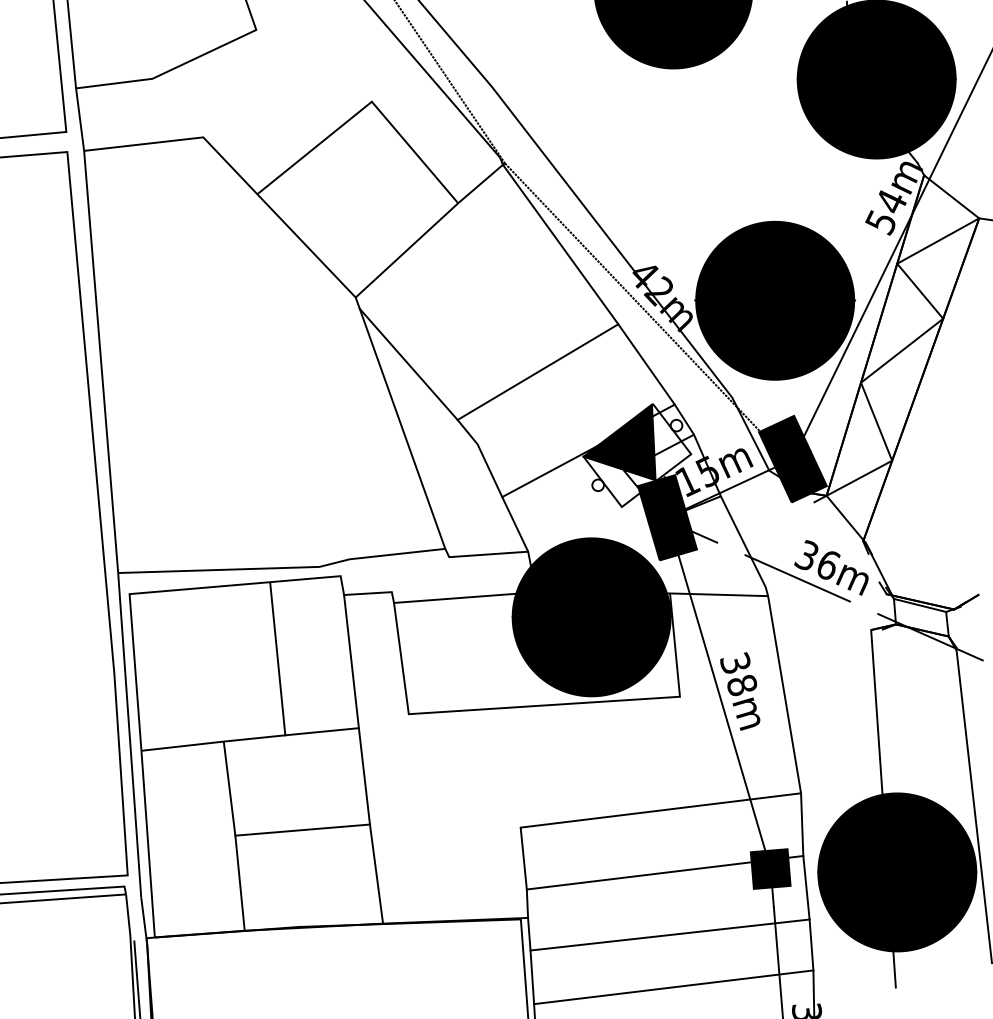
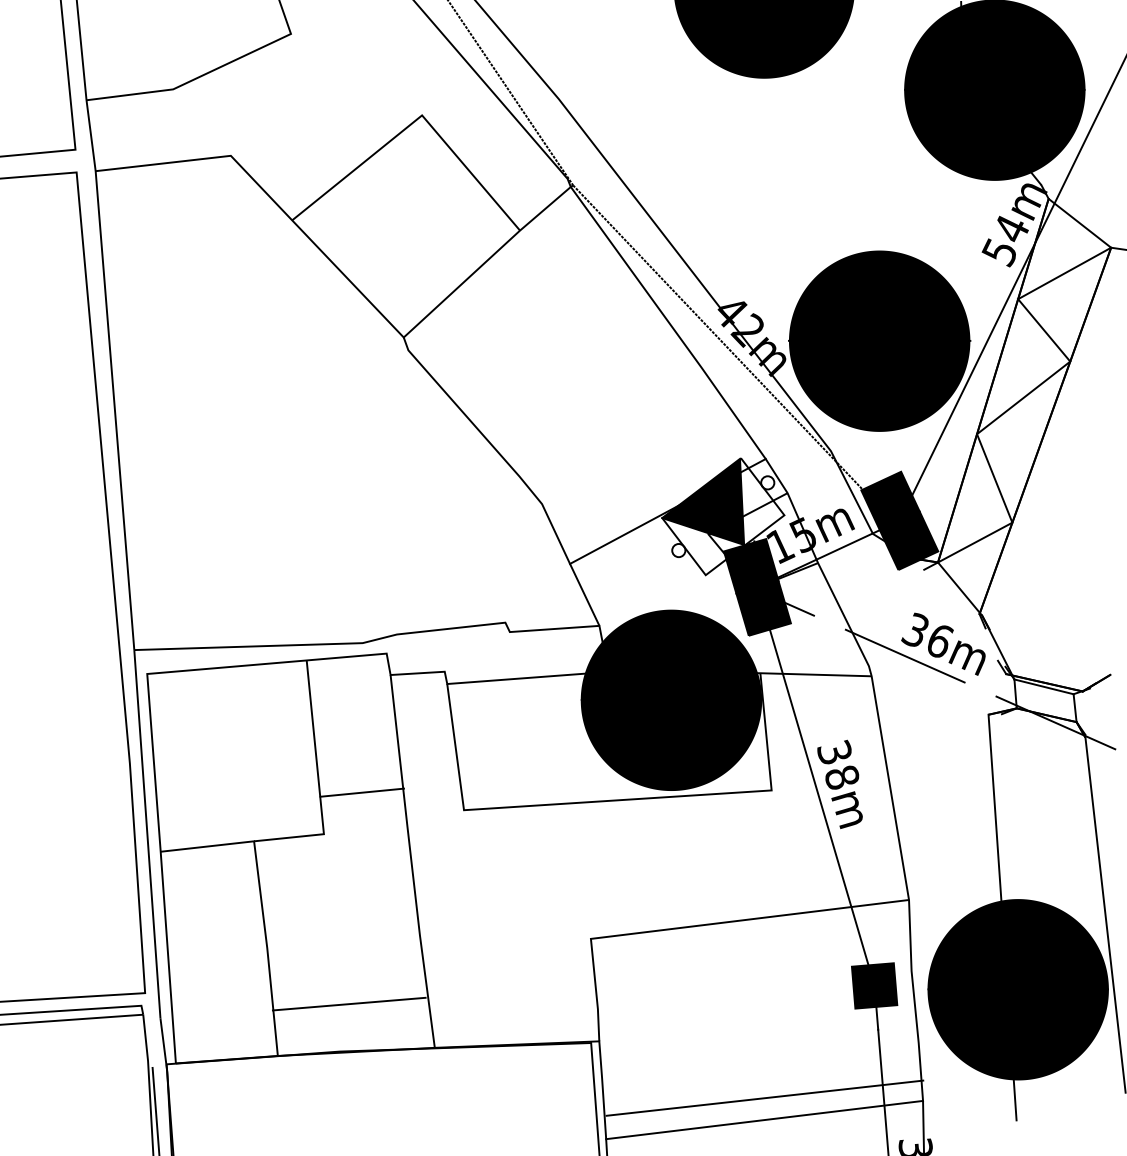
line: (537, 371) -> (610, 421), removed
line: (402, 428) -> (456, 486), removed
line: (321, 731) -> (361, 792), moved
line: (302, 829) -> (349, 1003), moved
line: (664, 872) -> (754, 989), removed
line: (669, 934) -> (764, 1097), moved

